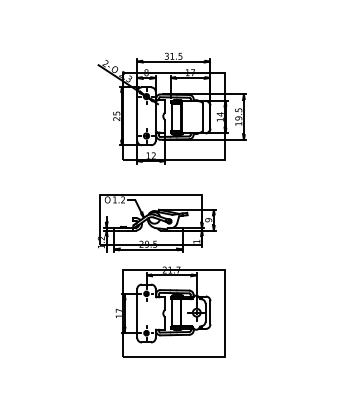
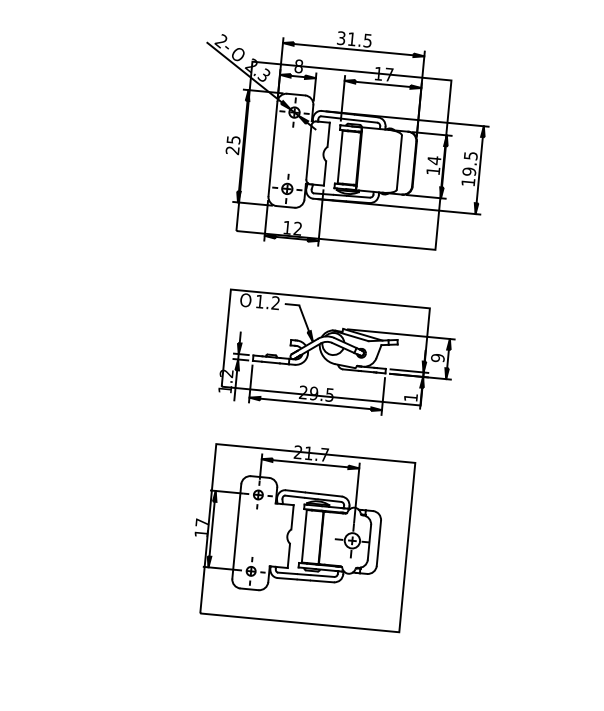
part: (156, 223) -> (336, 354), moved

